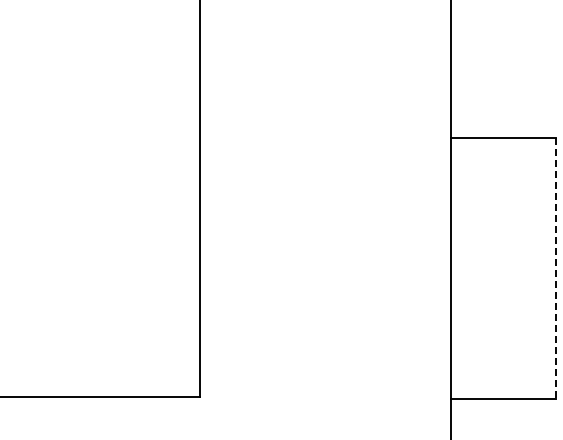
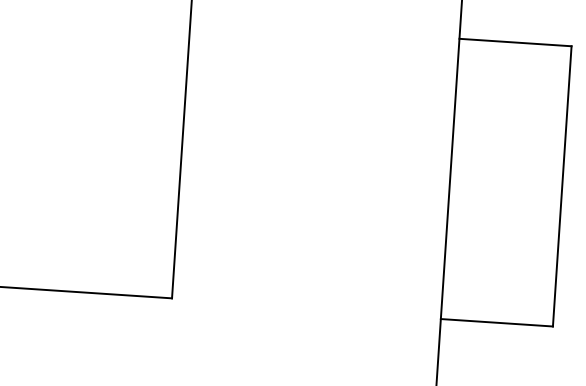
line: (555, 268) -> (561, 186), dashed -> solid

